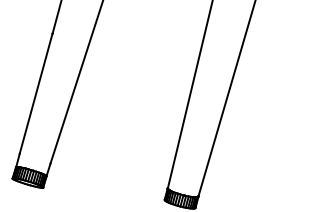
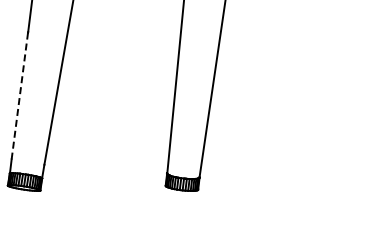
line: (35, 94) -> (19, 96), solid -> dashed

